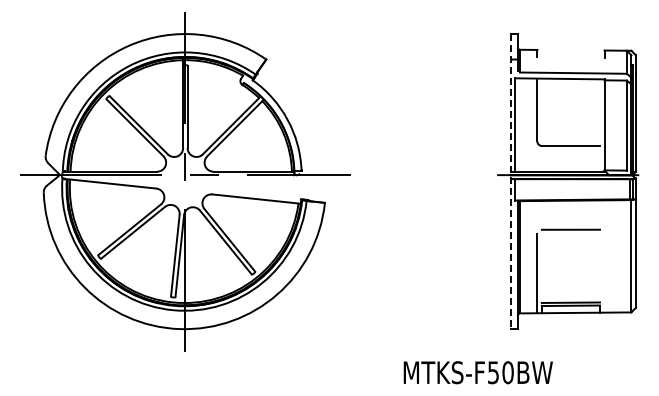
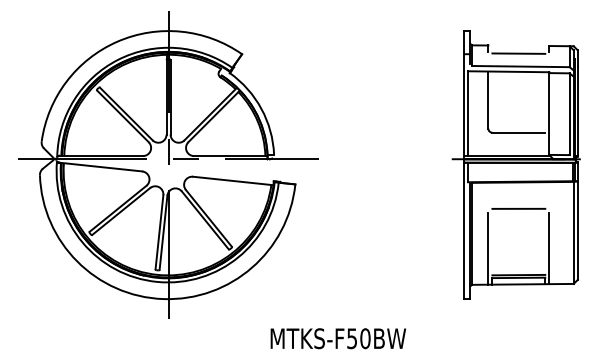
line: (570, 58) -> (518, 53), added
line: (510, 181) -> (463, 165), dashed -> solid
line: (604, 273) -> (549, 248), added
text: (477, 372) -> (337, 338), moved

